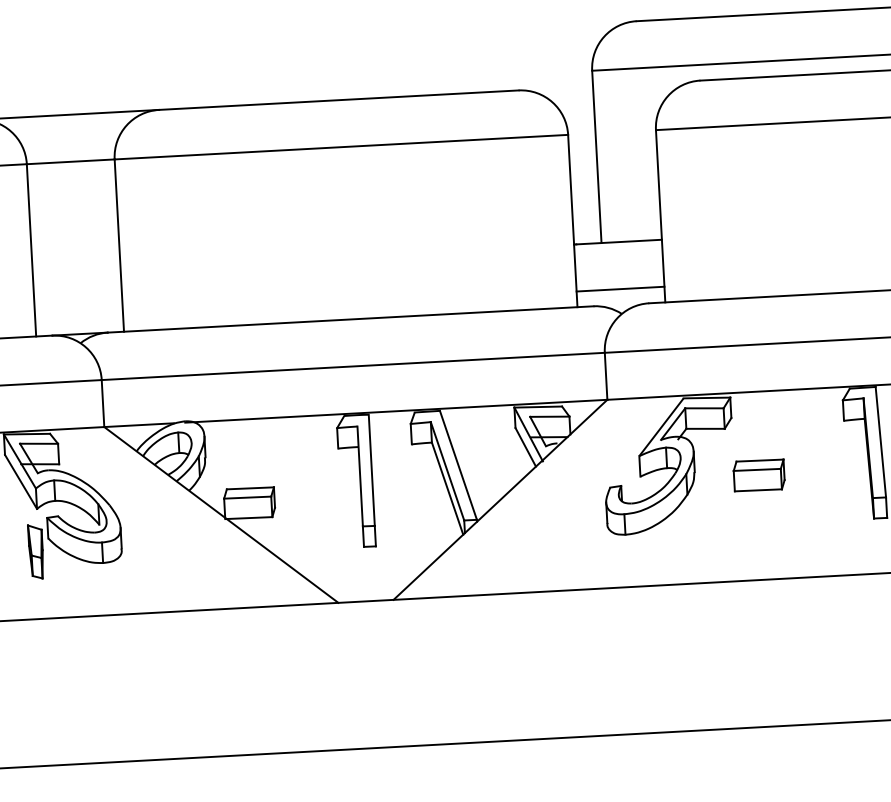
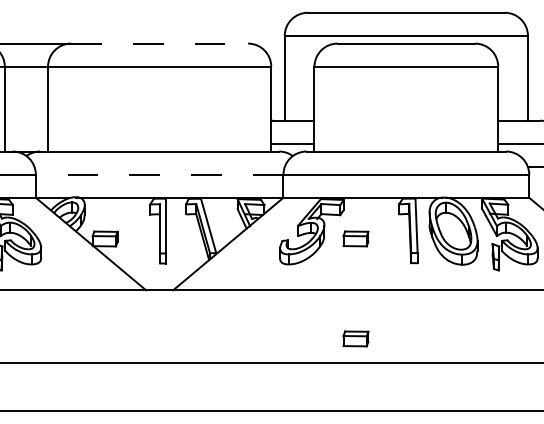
line: (340, 99) -> (160, 43), solid -> dashed
line: (352, 366) -> (159, 174), solid -> dashed
part: (769, 677) -> (355, 338), added

